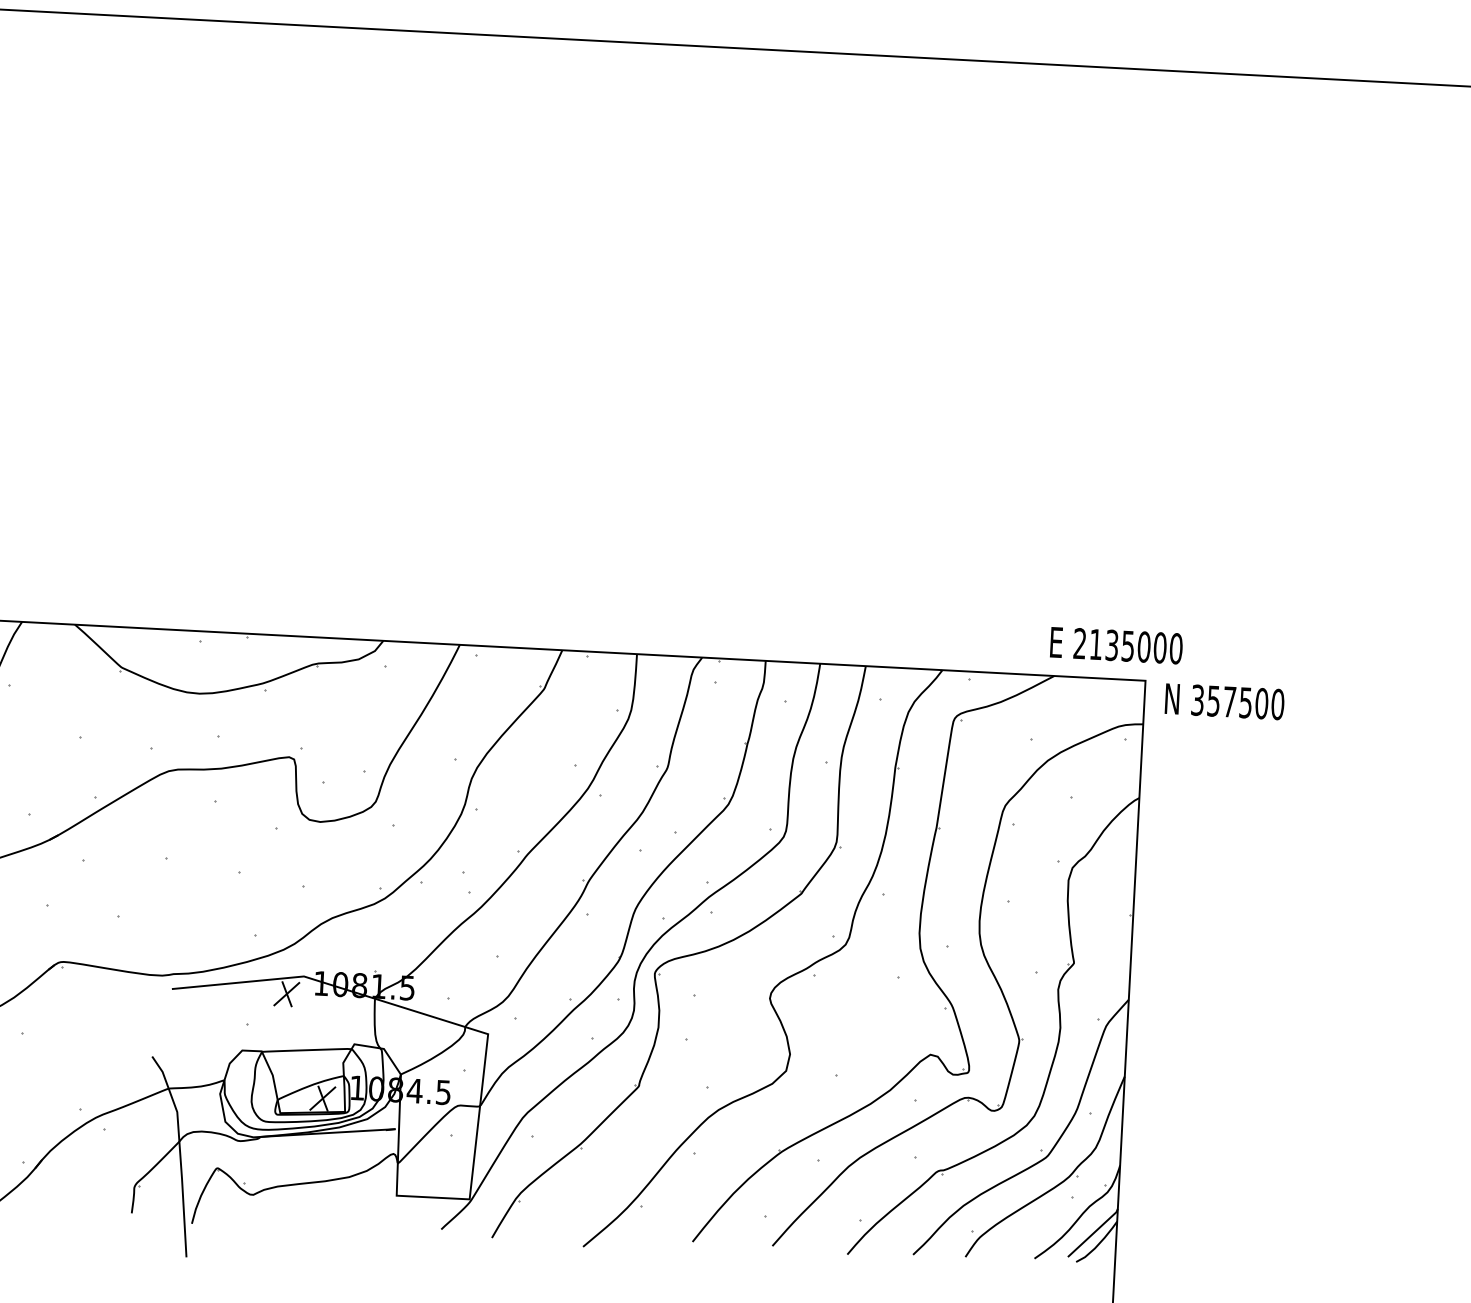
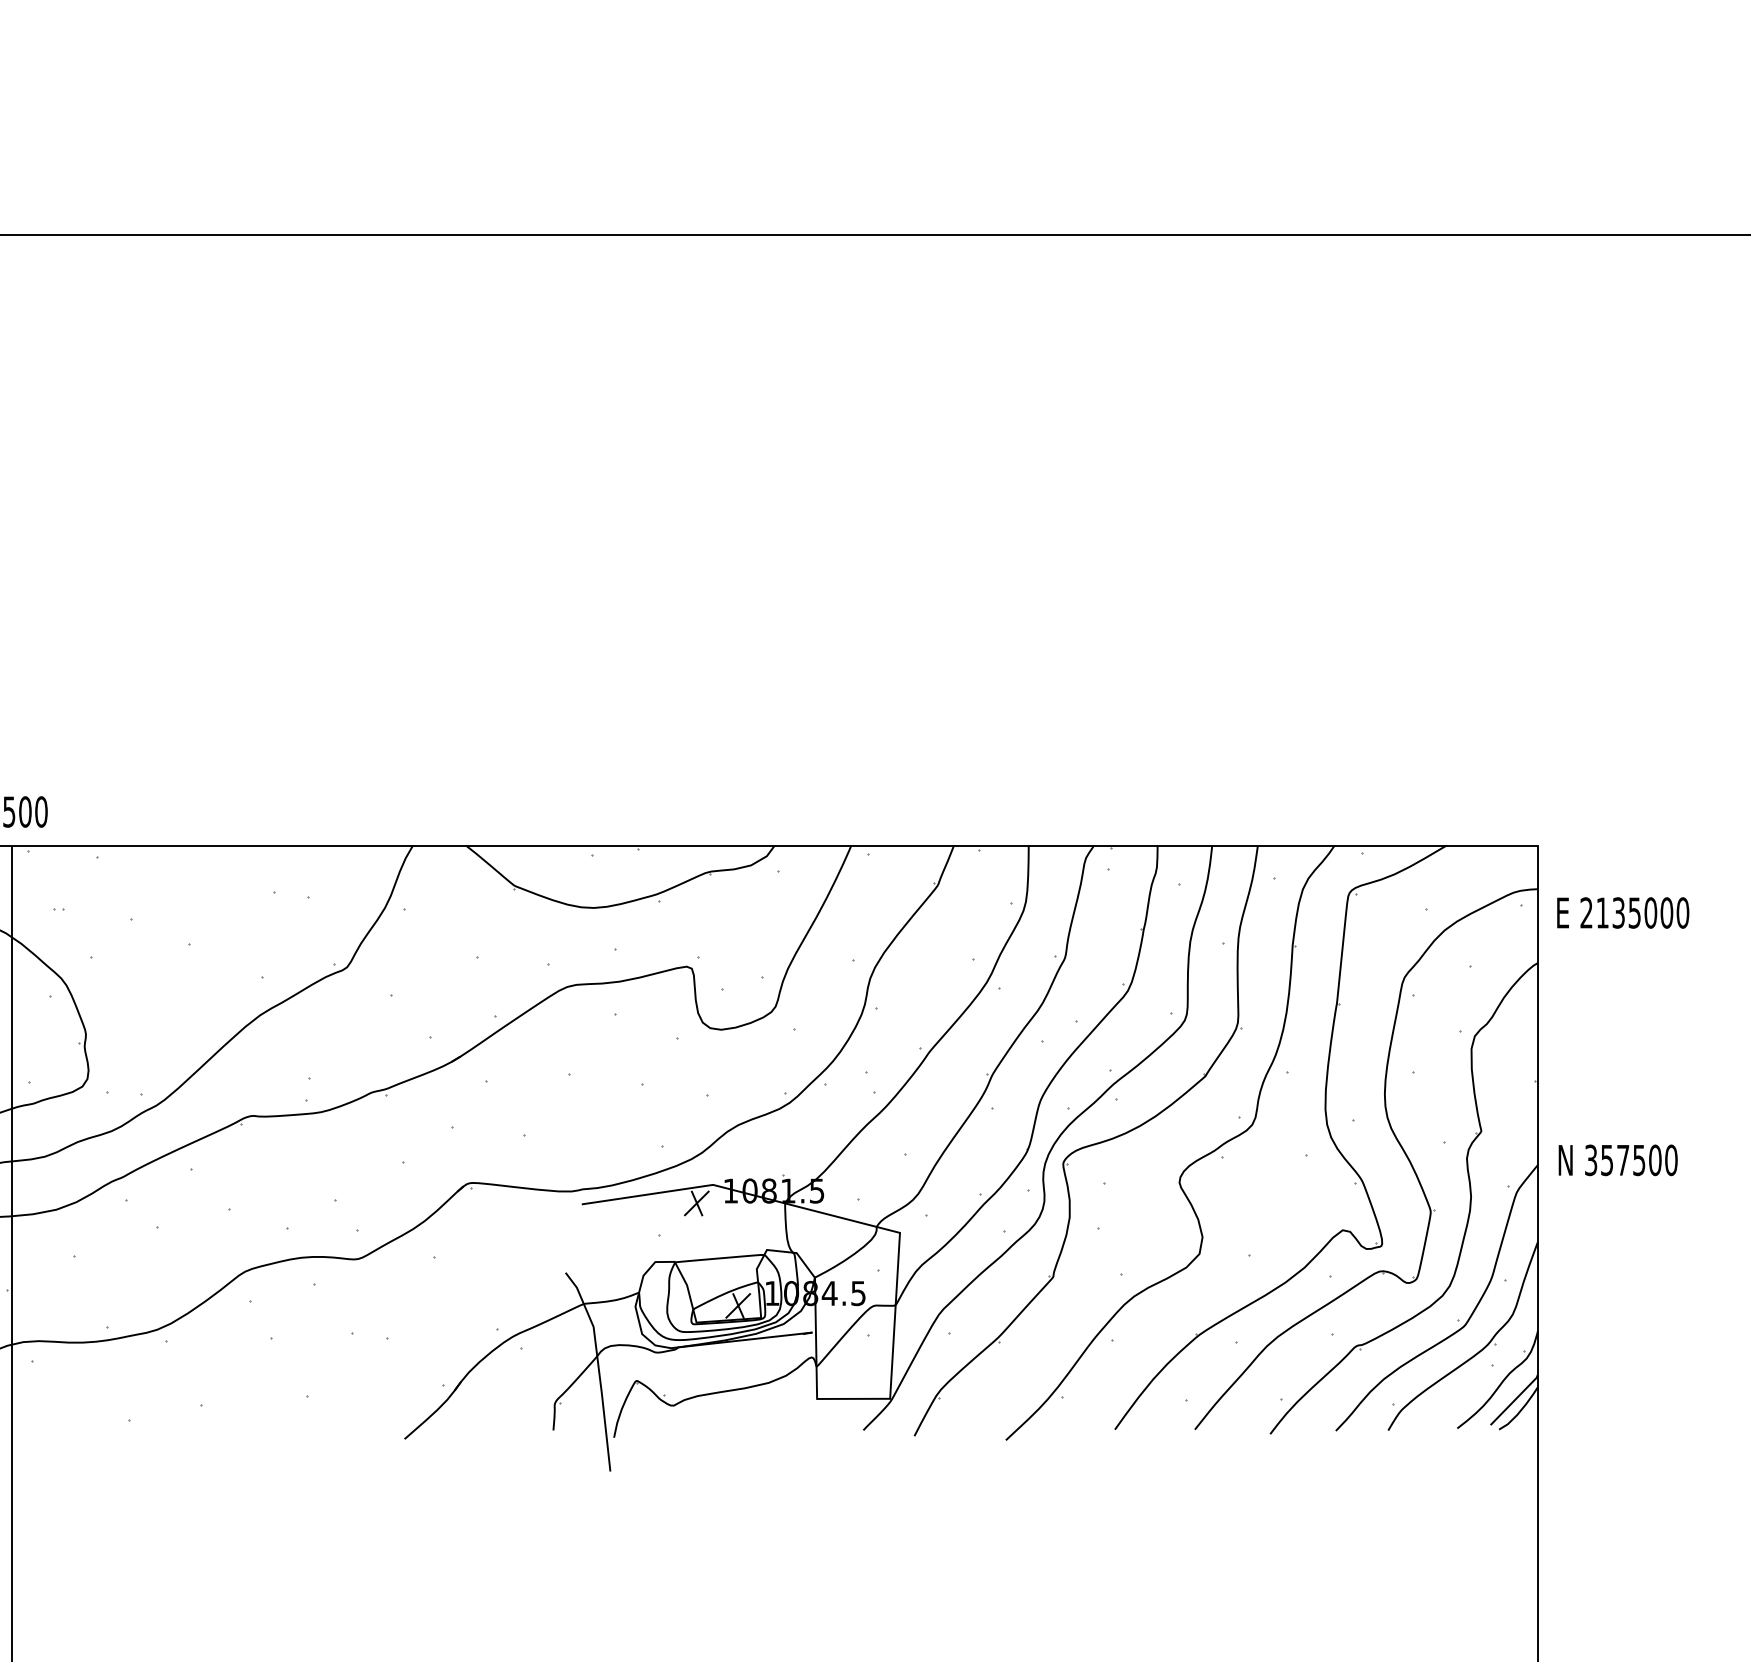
text: (1116, 645) -> (1623, 912), moved
text: (1224, 701) -> (1617, 1160), moved

